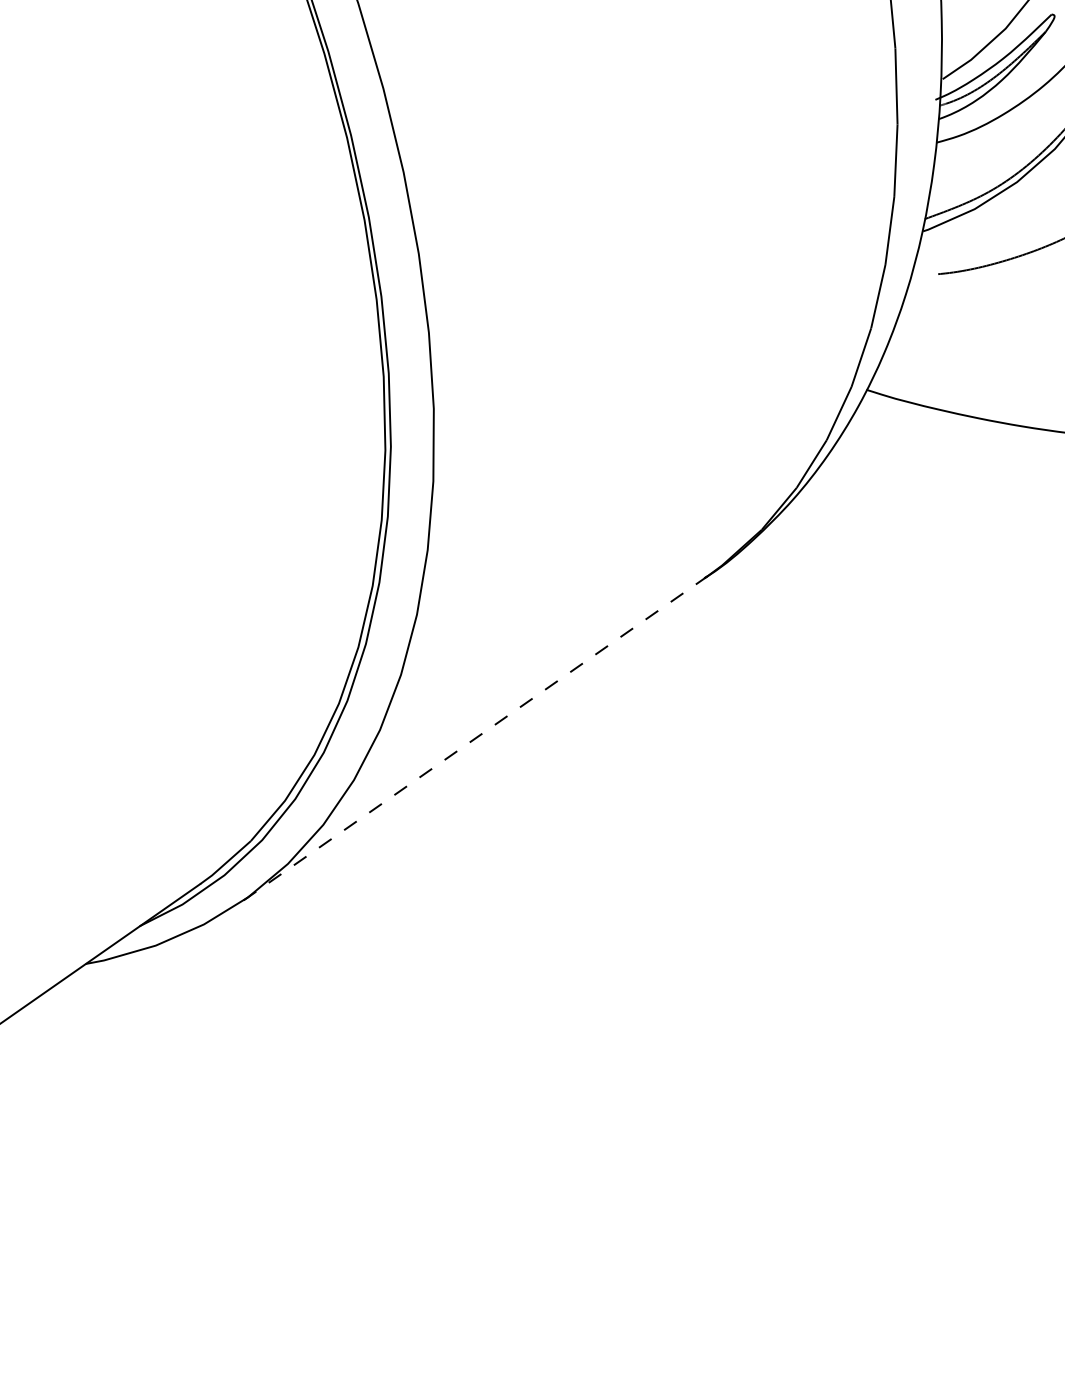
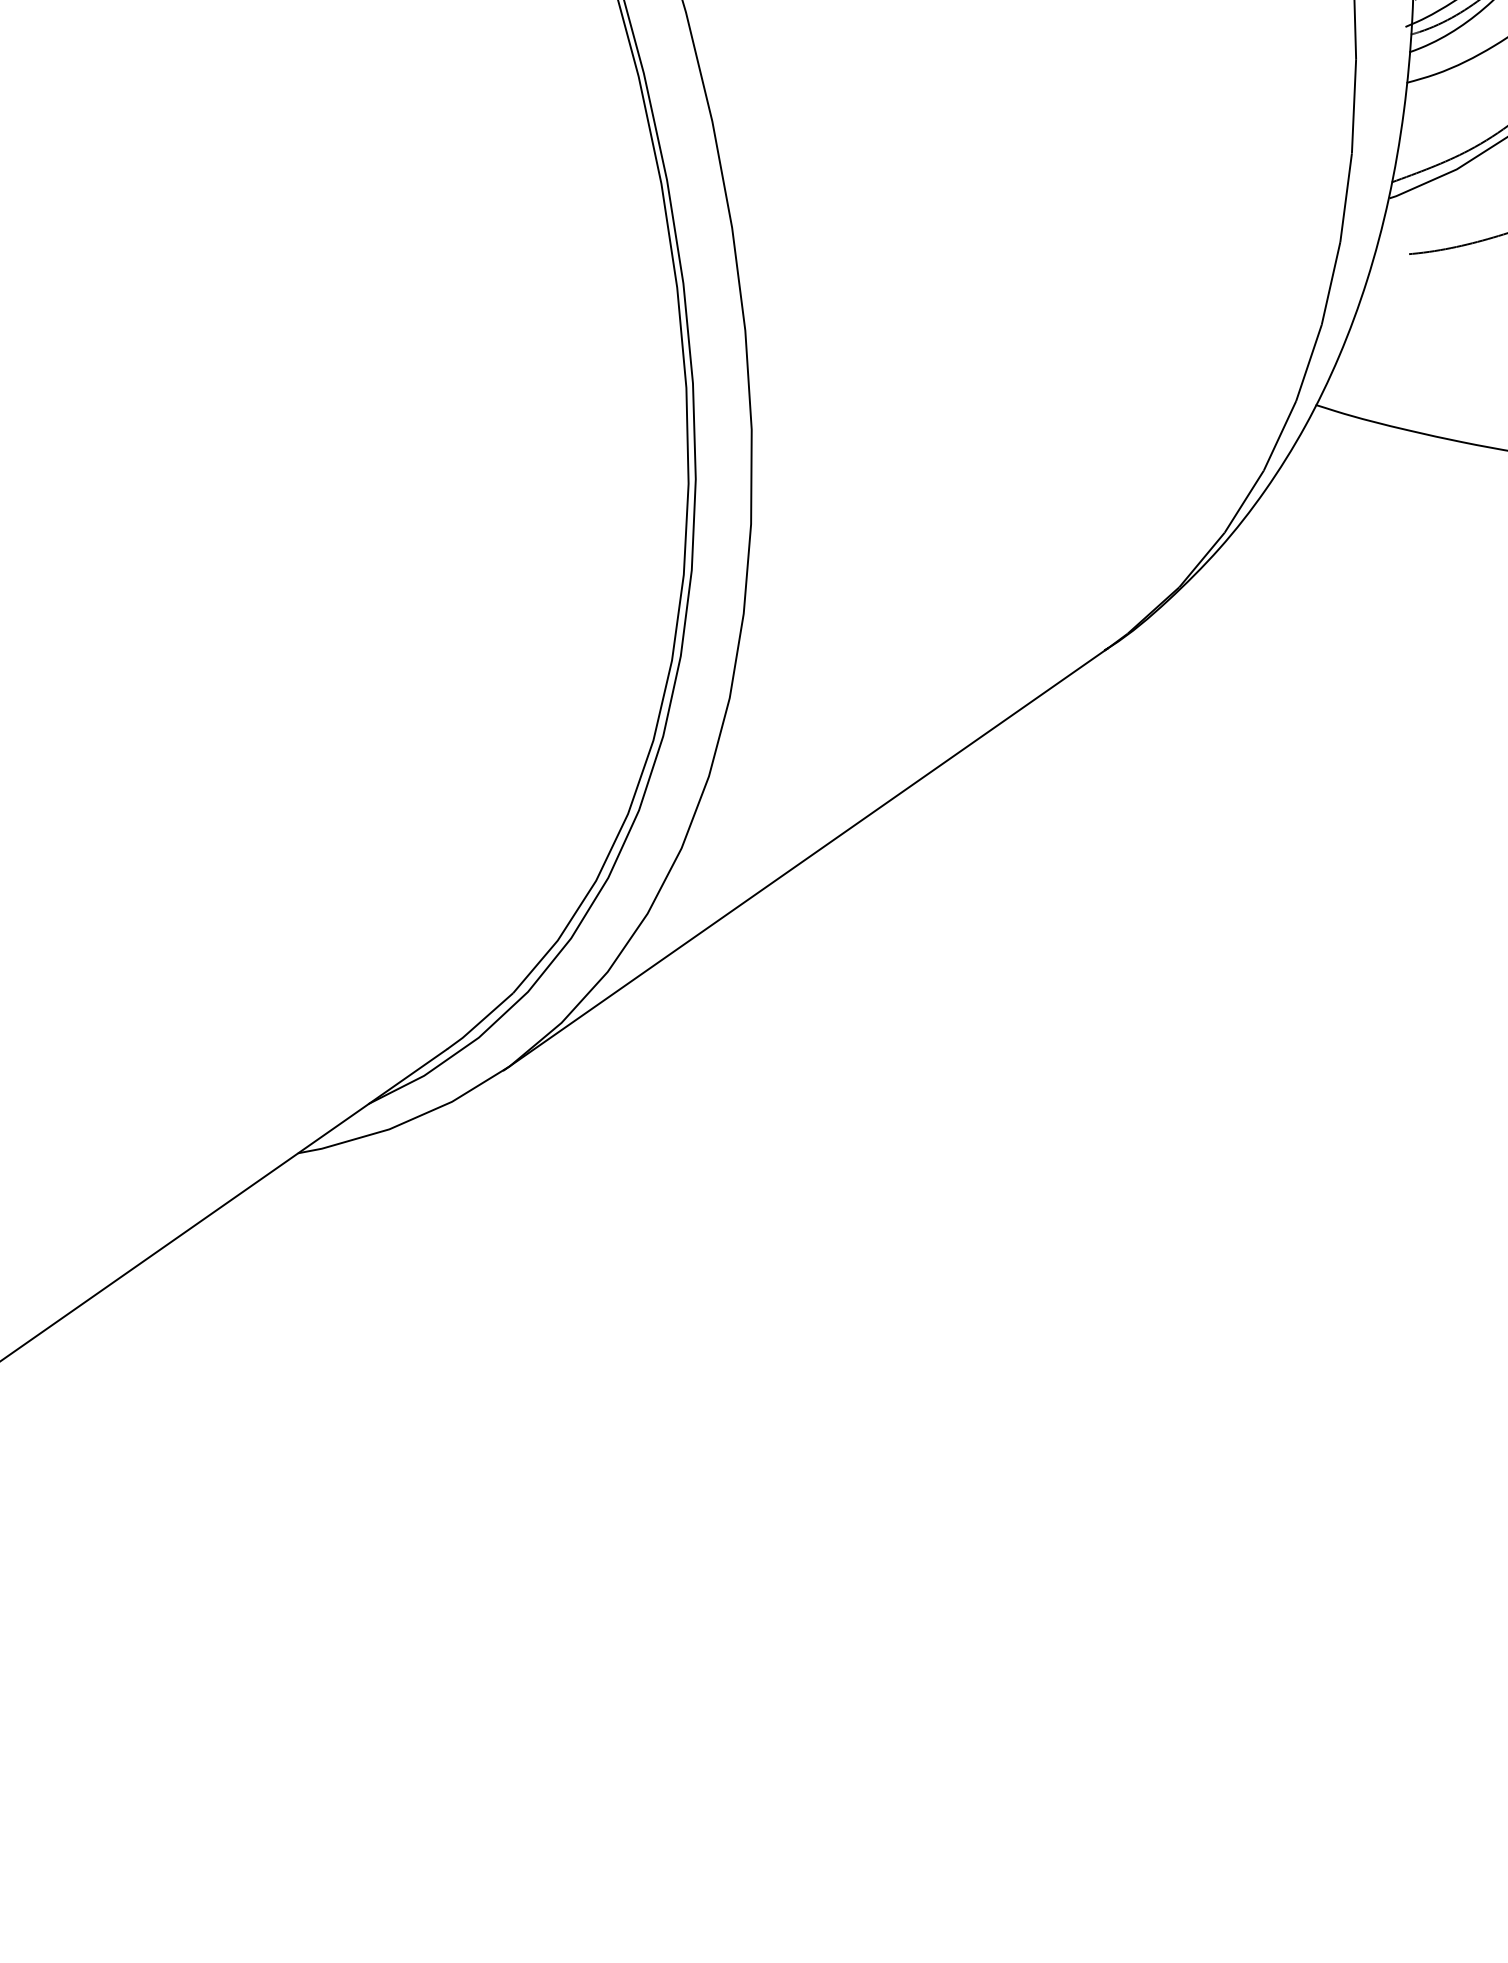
line: (475, 738) -> (806, 859), dashed -> solid

